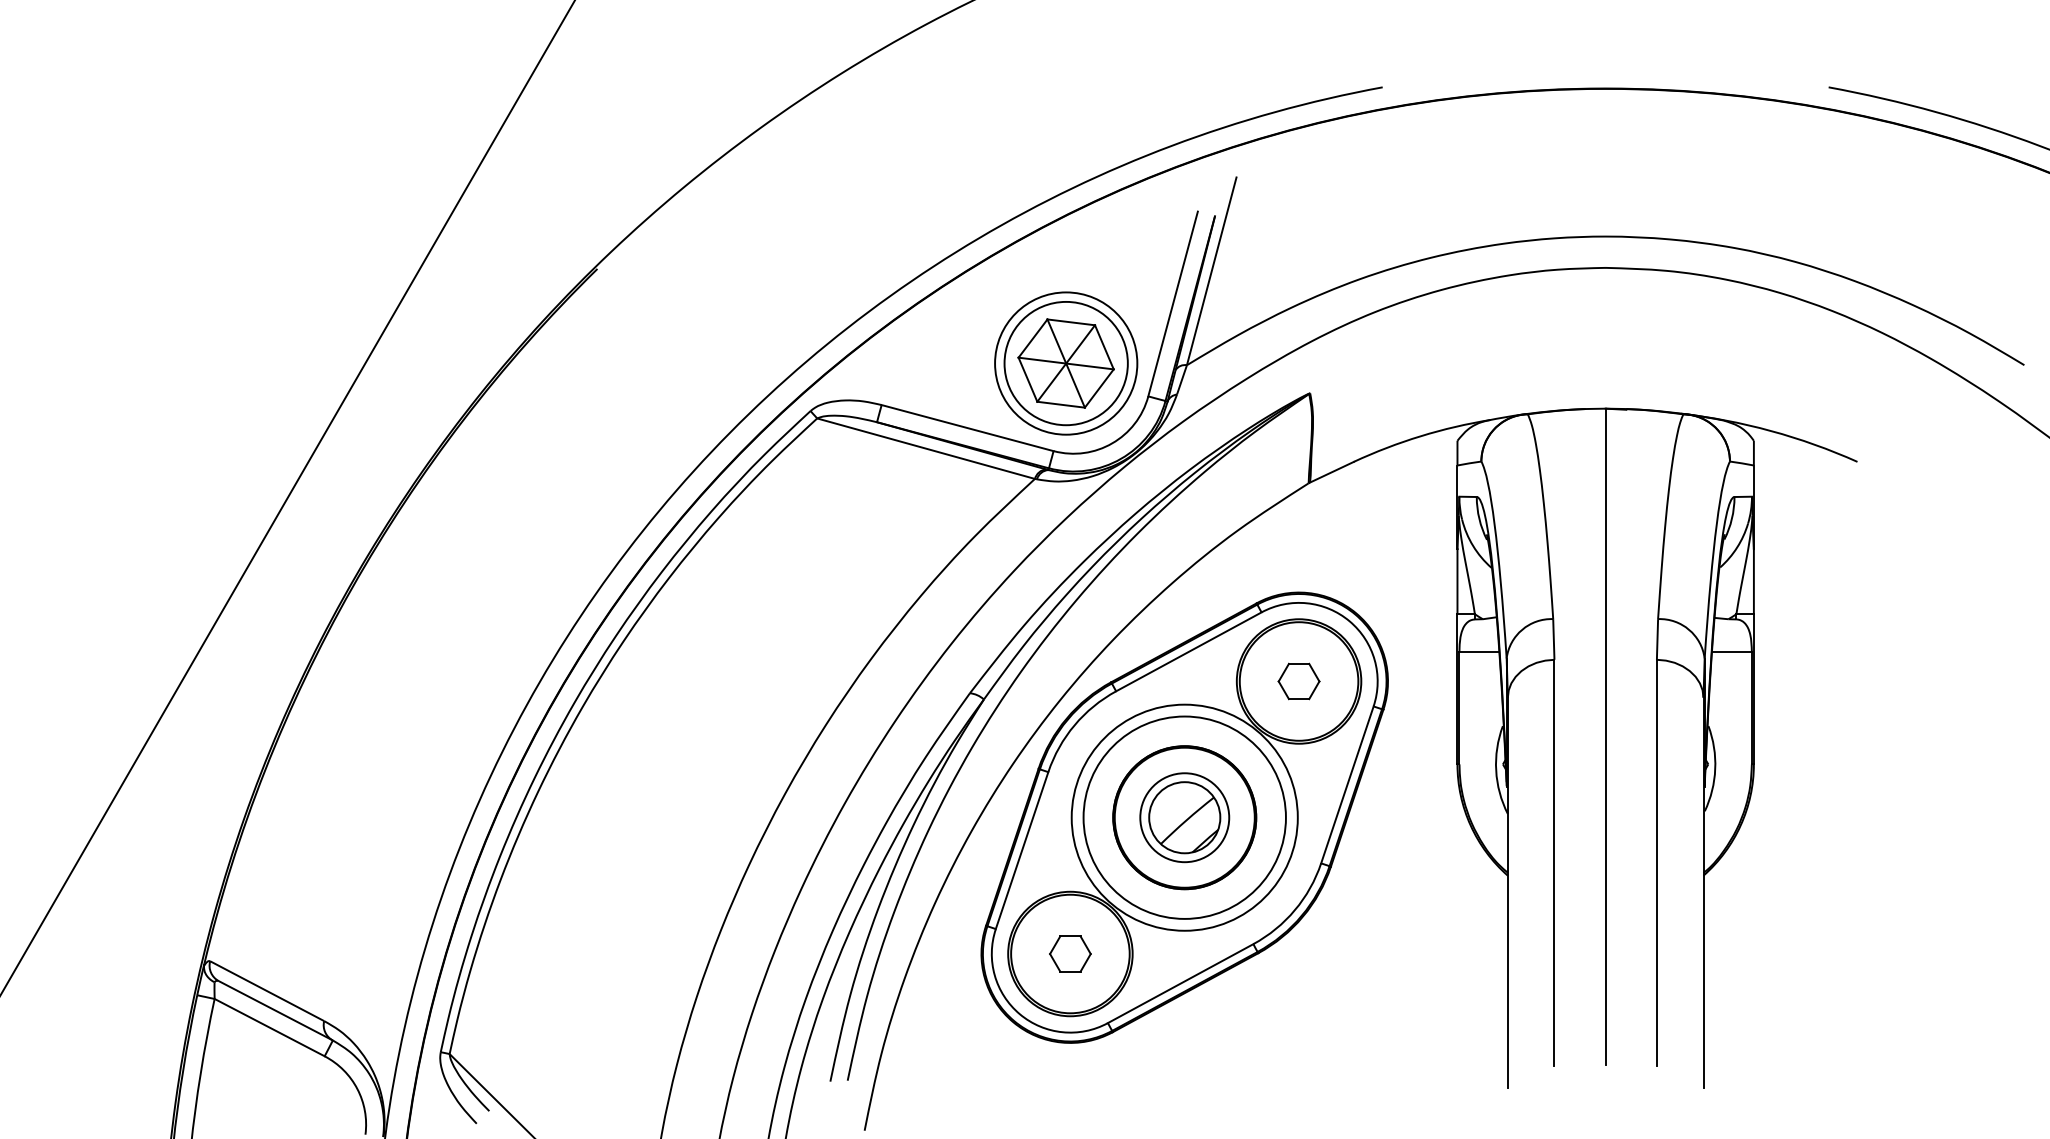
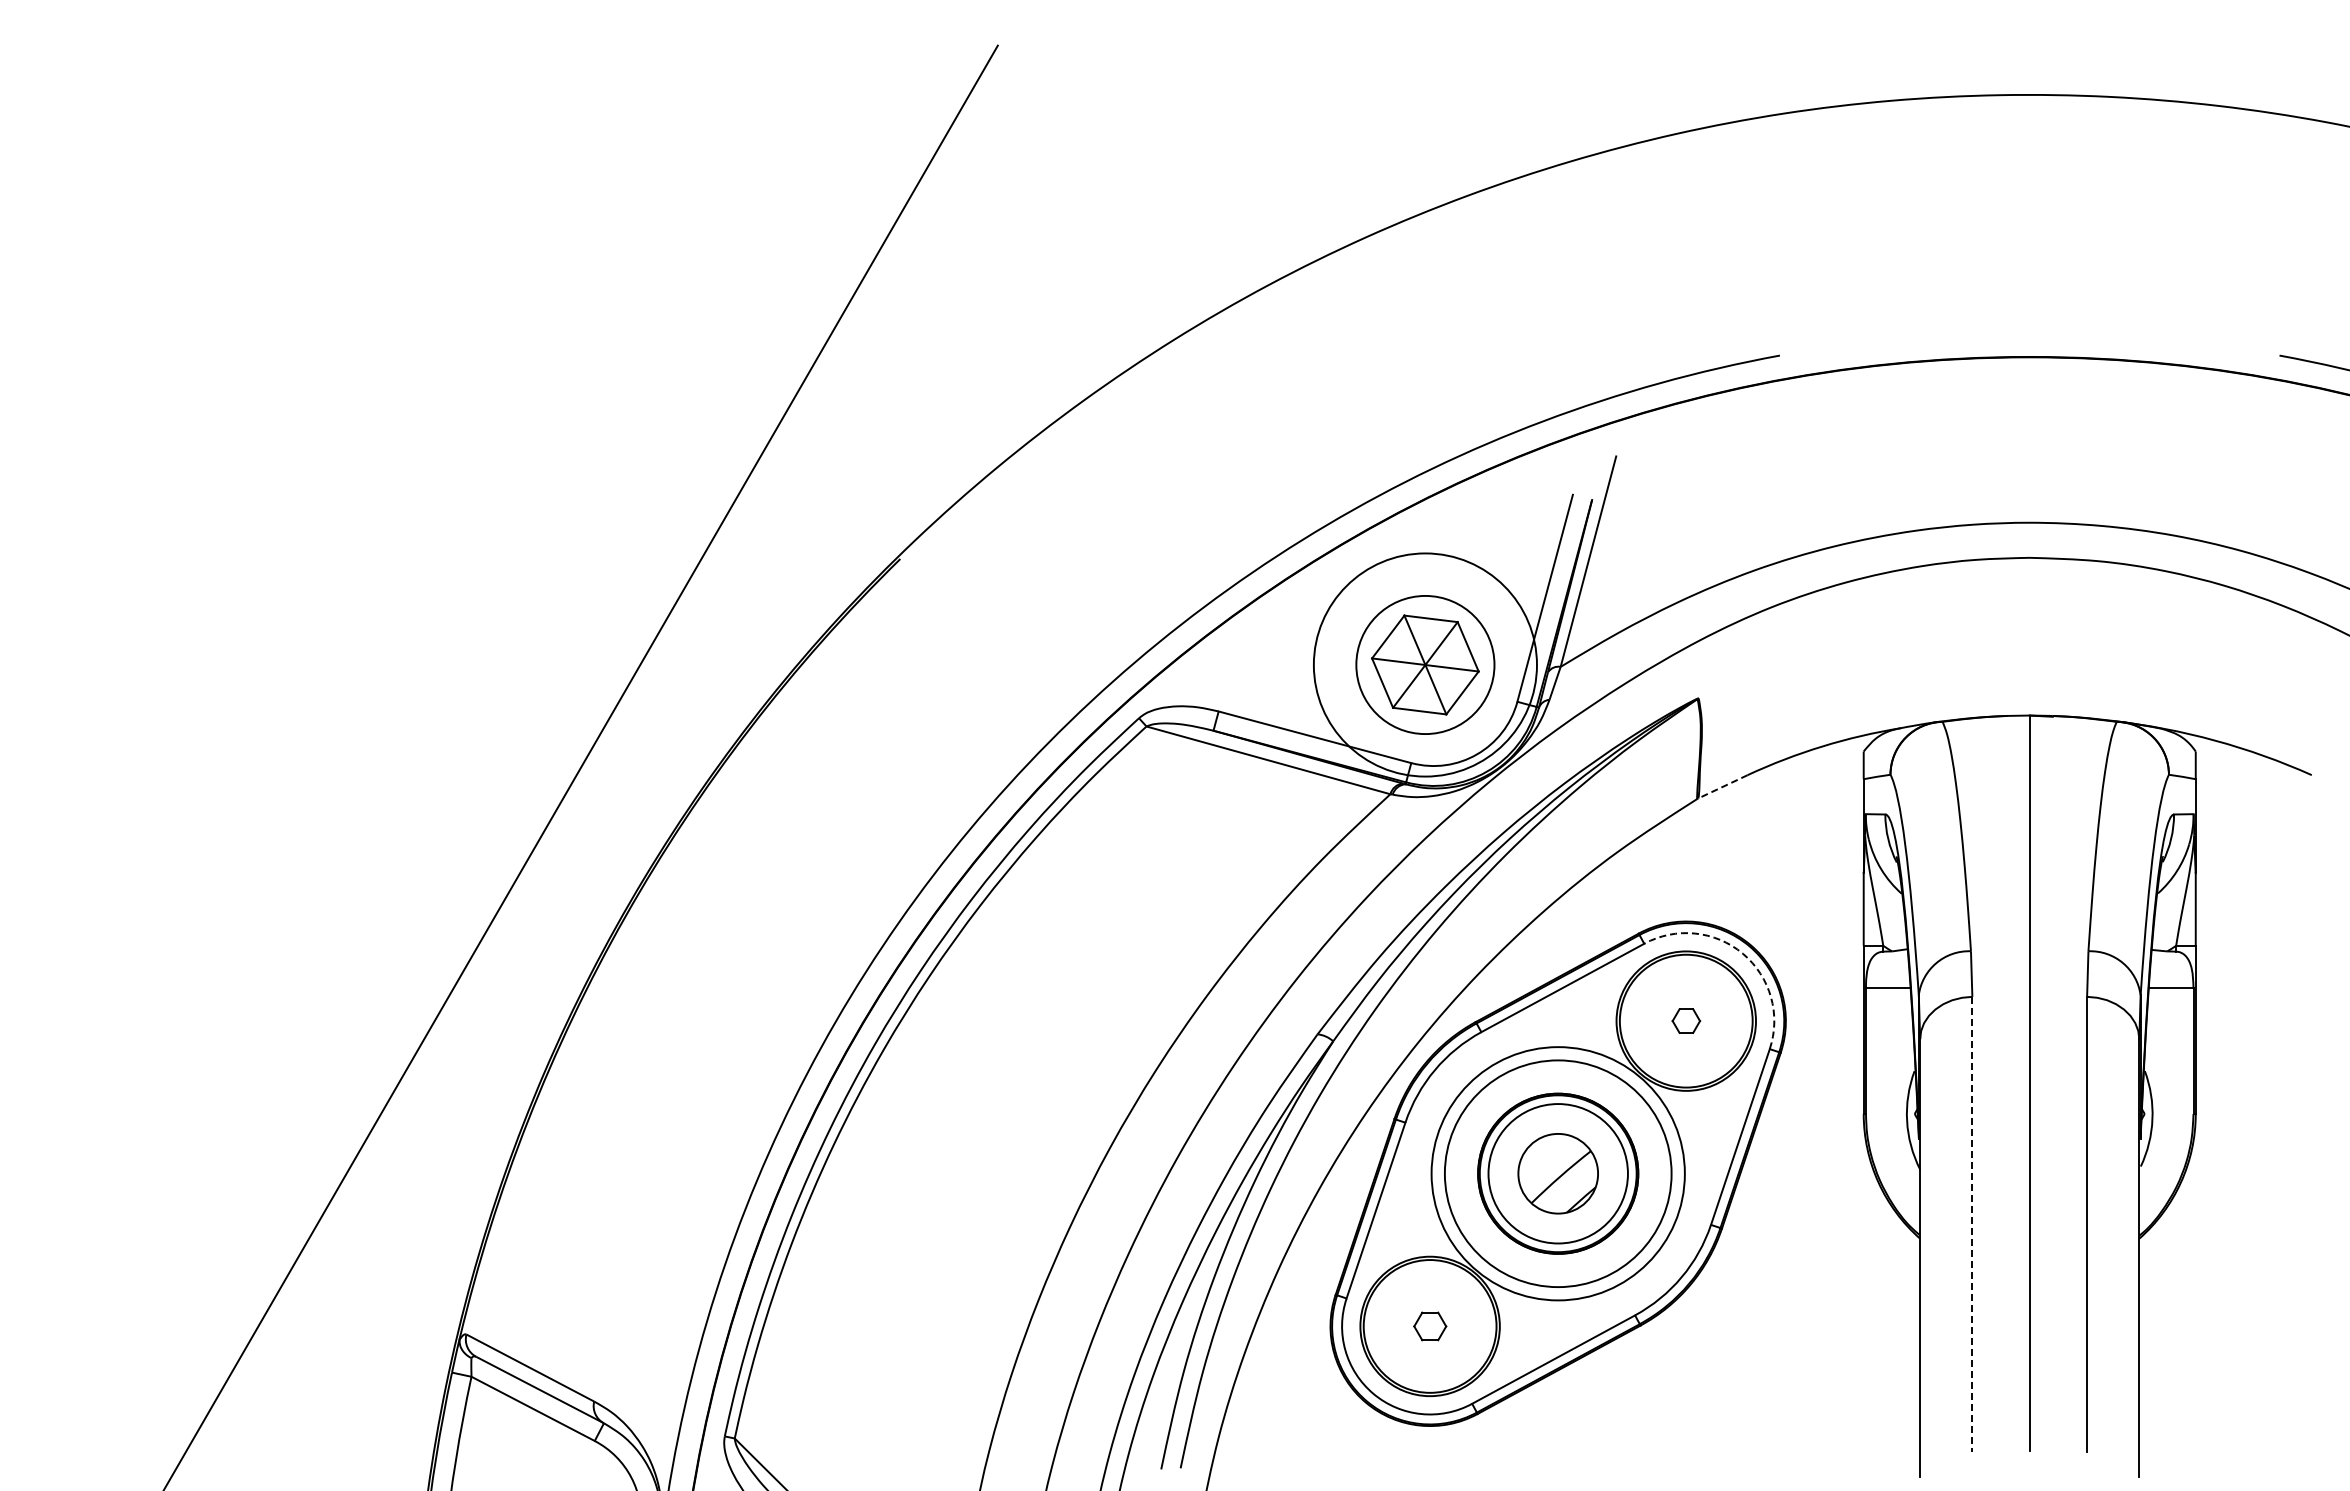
circle: (1066, 363) -> (1425, 664), size x1.4
line: (1331, 472) -> (1722, 787), solid -> dashed
arc: (1349, 621) -> (1742, 953), solid -> dashed
part: (1299, 680) -> (1686, 1020), size x0.6
circle: (1185, 817) -> (1558, 1173), size x1.4
line: (1554, 863) -> (1972, 1224), solid -> dashed
part: (1070, 954) -> (1430, 1326), size x0.7

